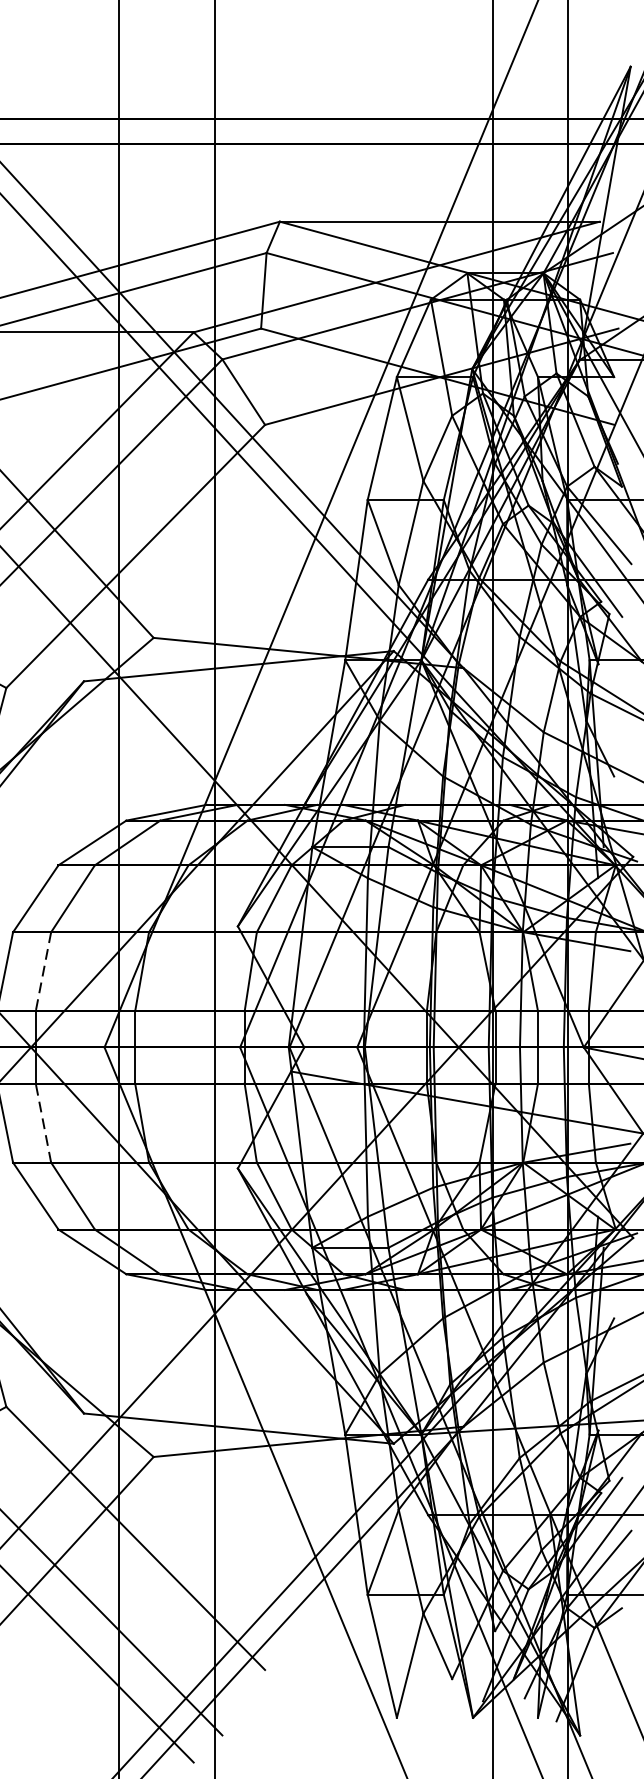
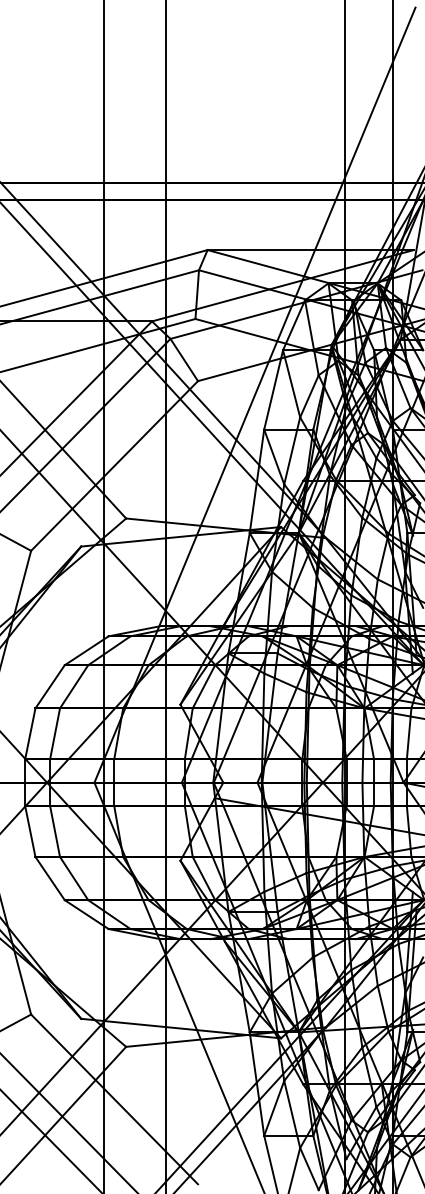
line: (44, 971) -> (55, 733), dashed -> solid
line: (44, 1123) -> (55, 831), dashed -> solid

